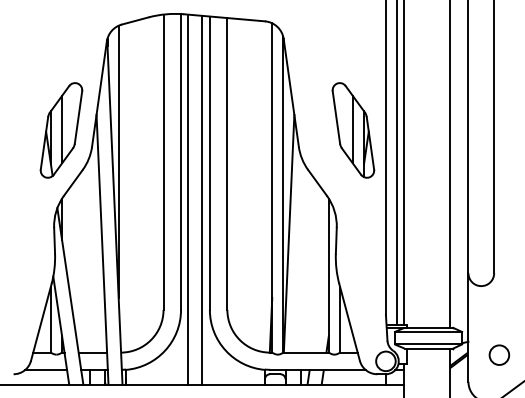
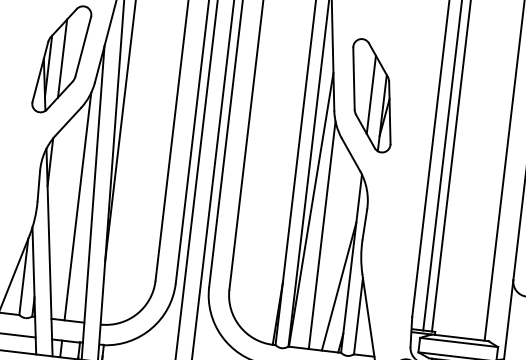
part: (353, 130) -> (371, 95), moved
line: (89, 253) -> (77, 205), added
line: (300, 253) -> (321, 234), added
line: (320, 295) -> (339, 285), added

